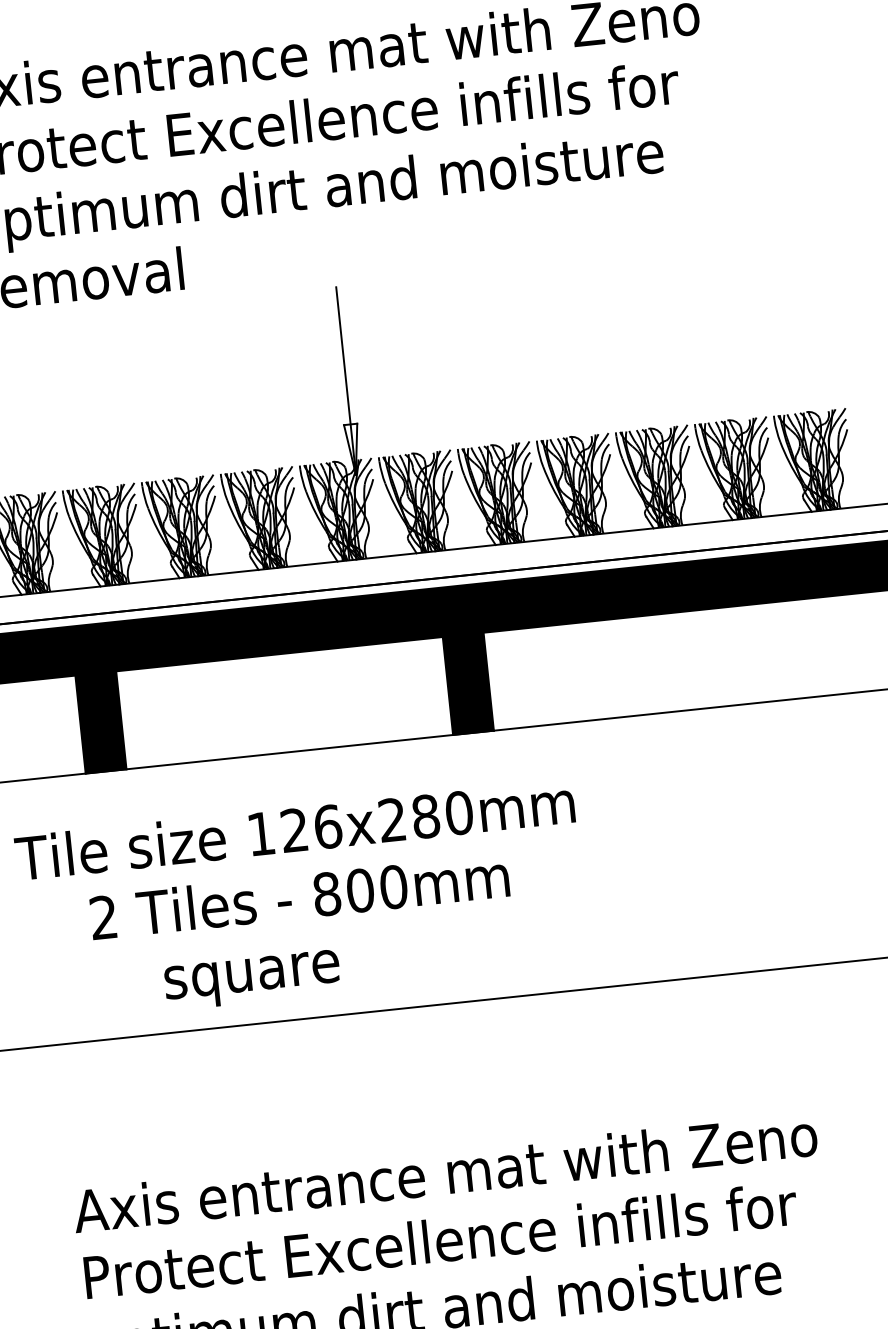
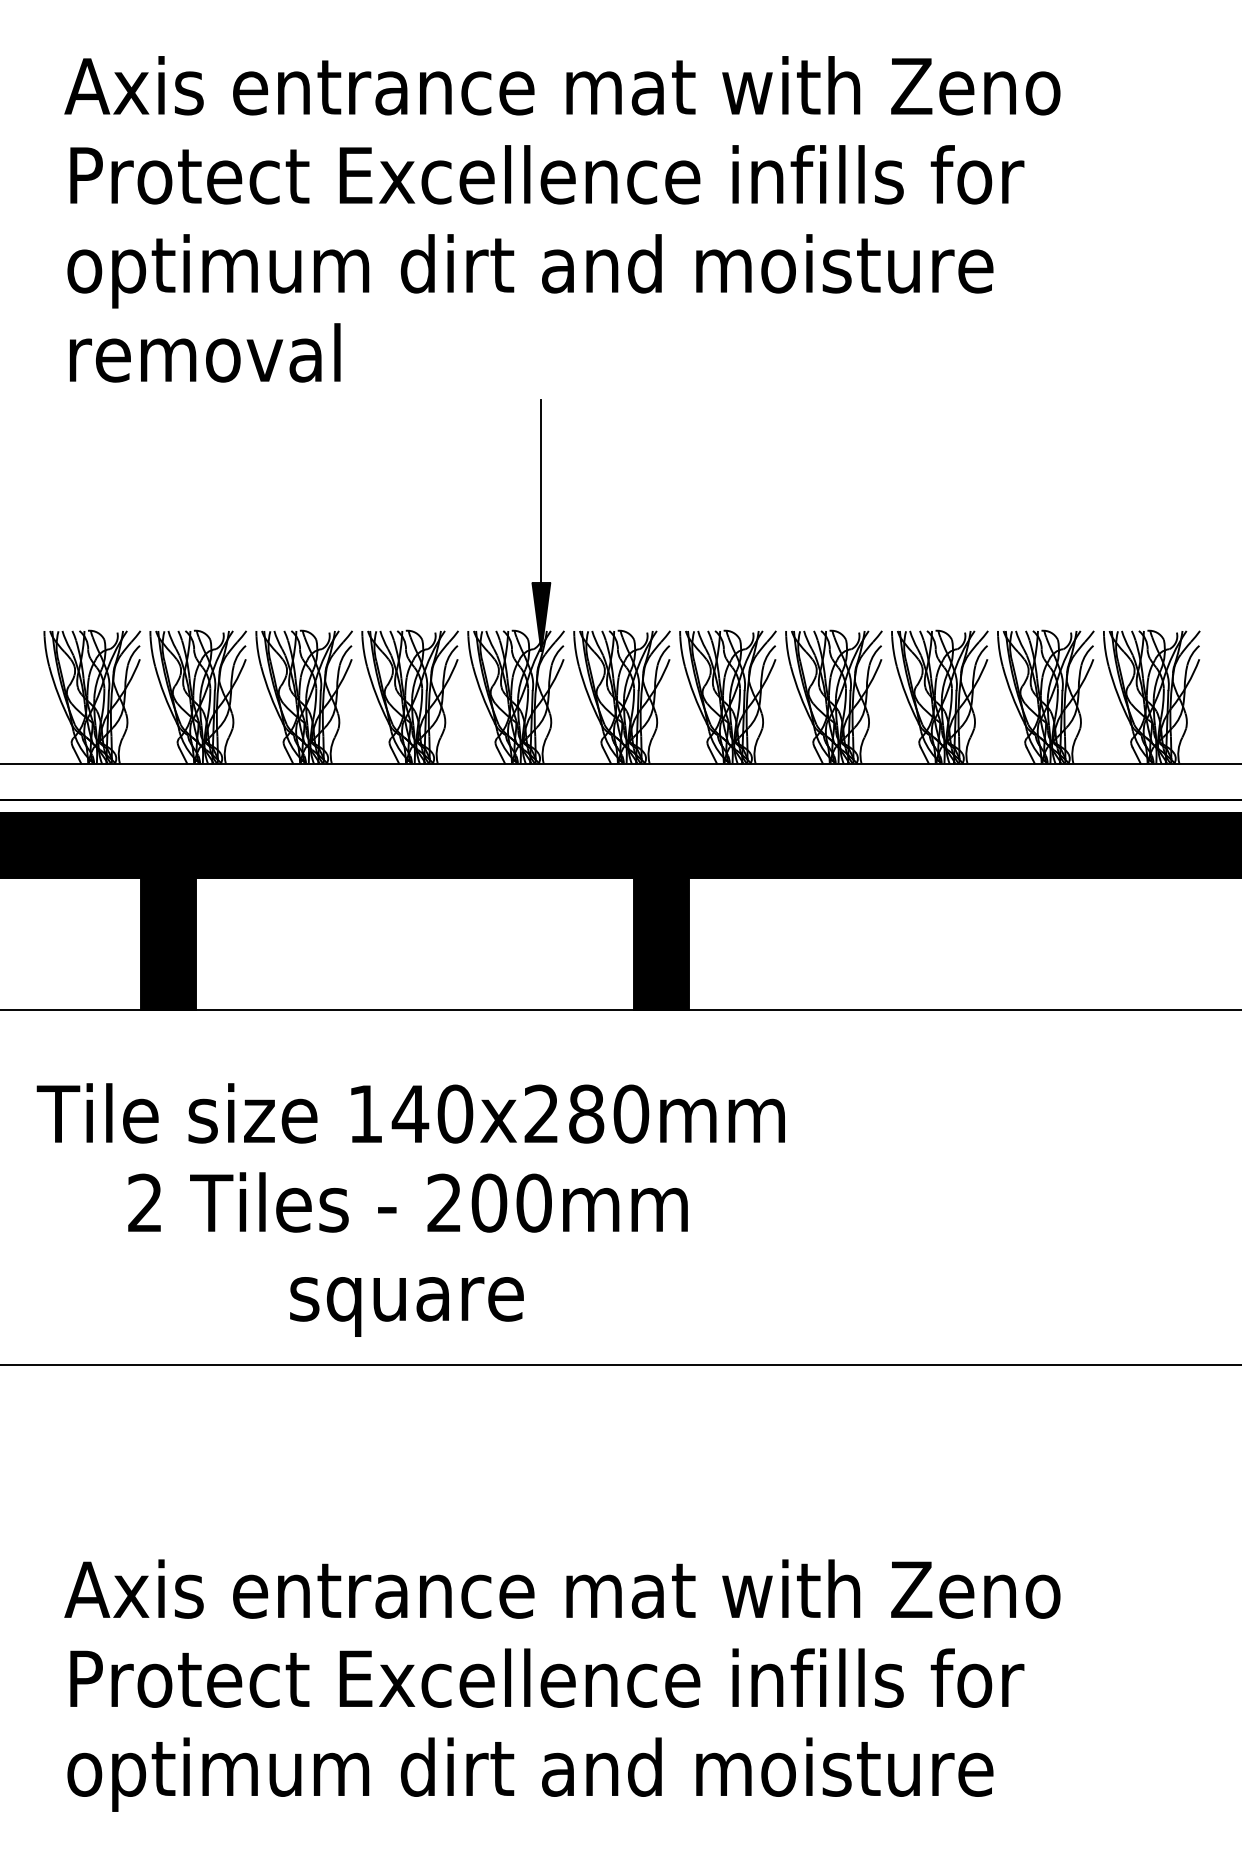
fill: (353, 449) -> (541, 616), added
text: (310, 828) -> (432, 1113), 126x280mm -> 140x280mm
text: (326, 893) -> (444, 1202), 800mm -> 200mm
text: (252, 979) -> (406, 1306), moved

